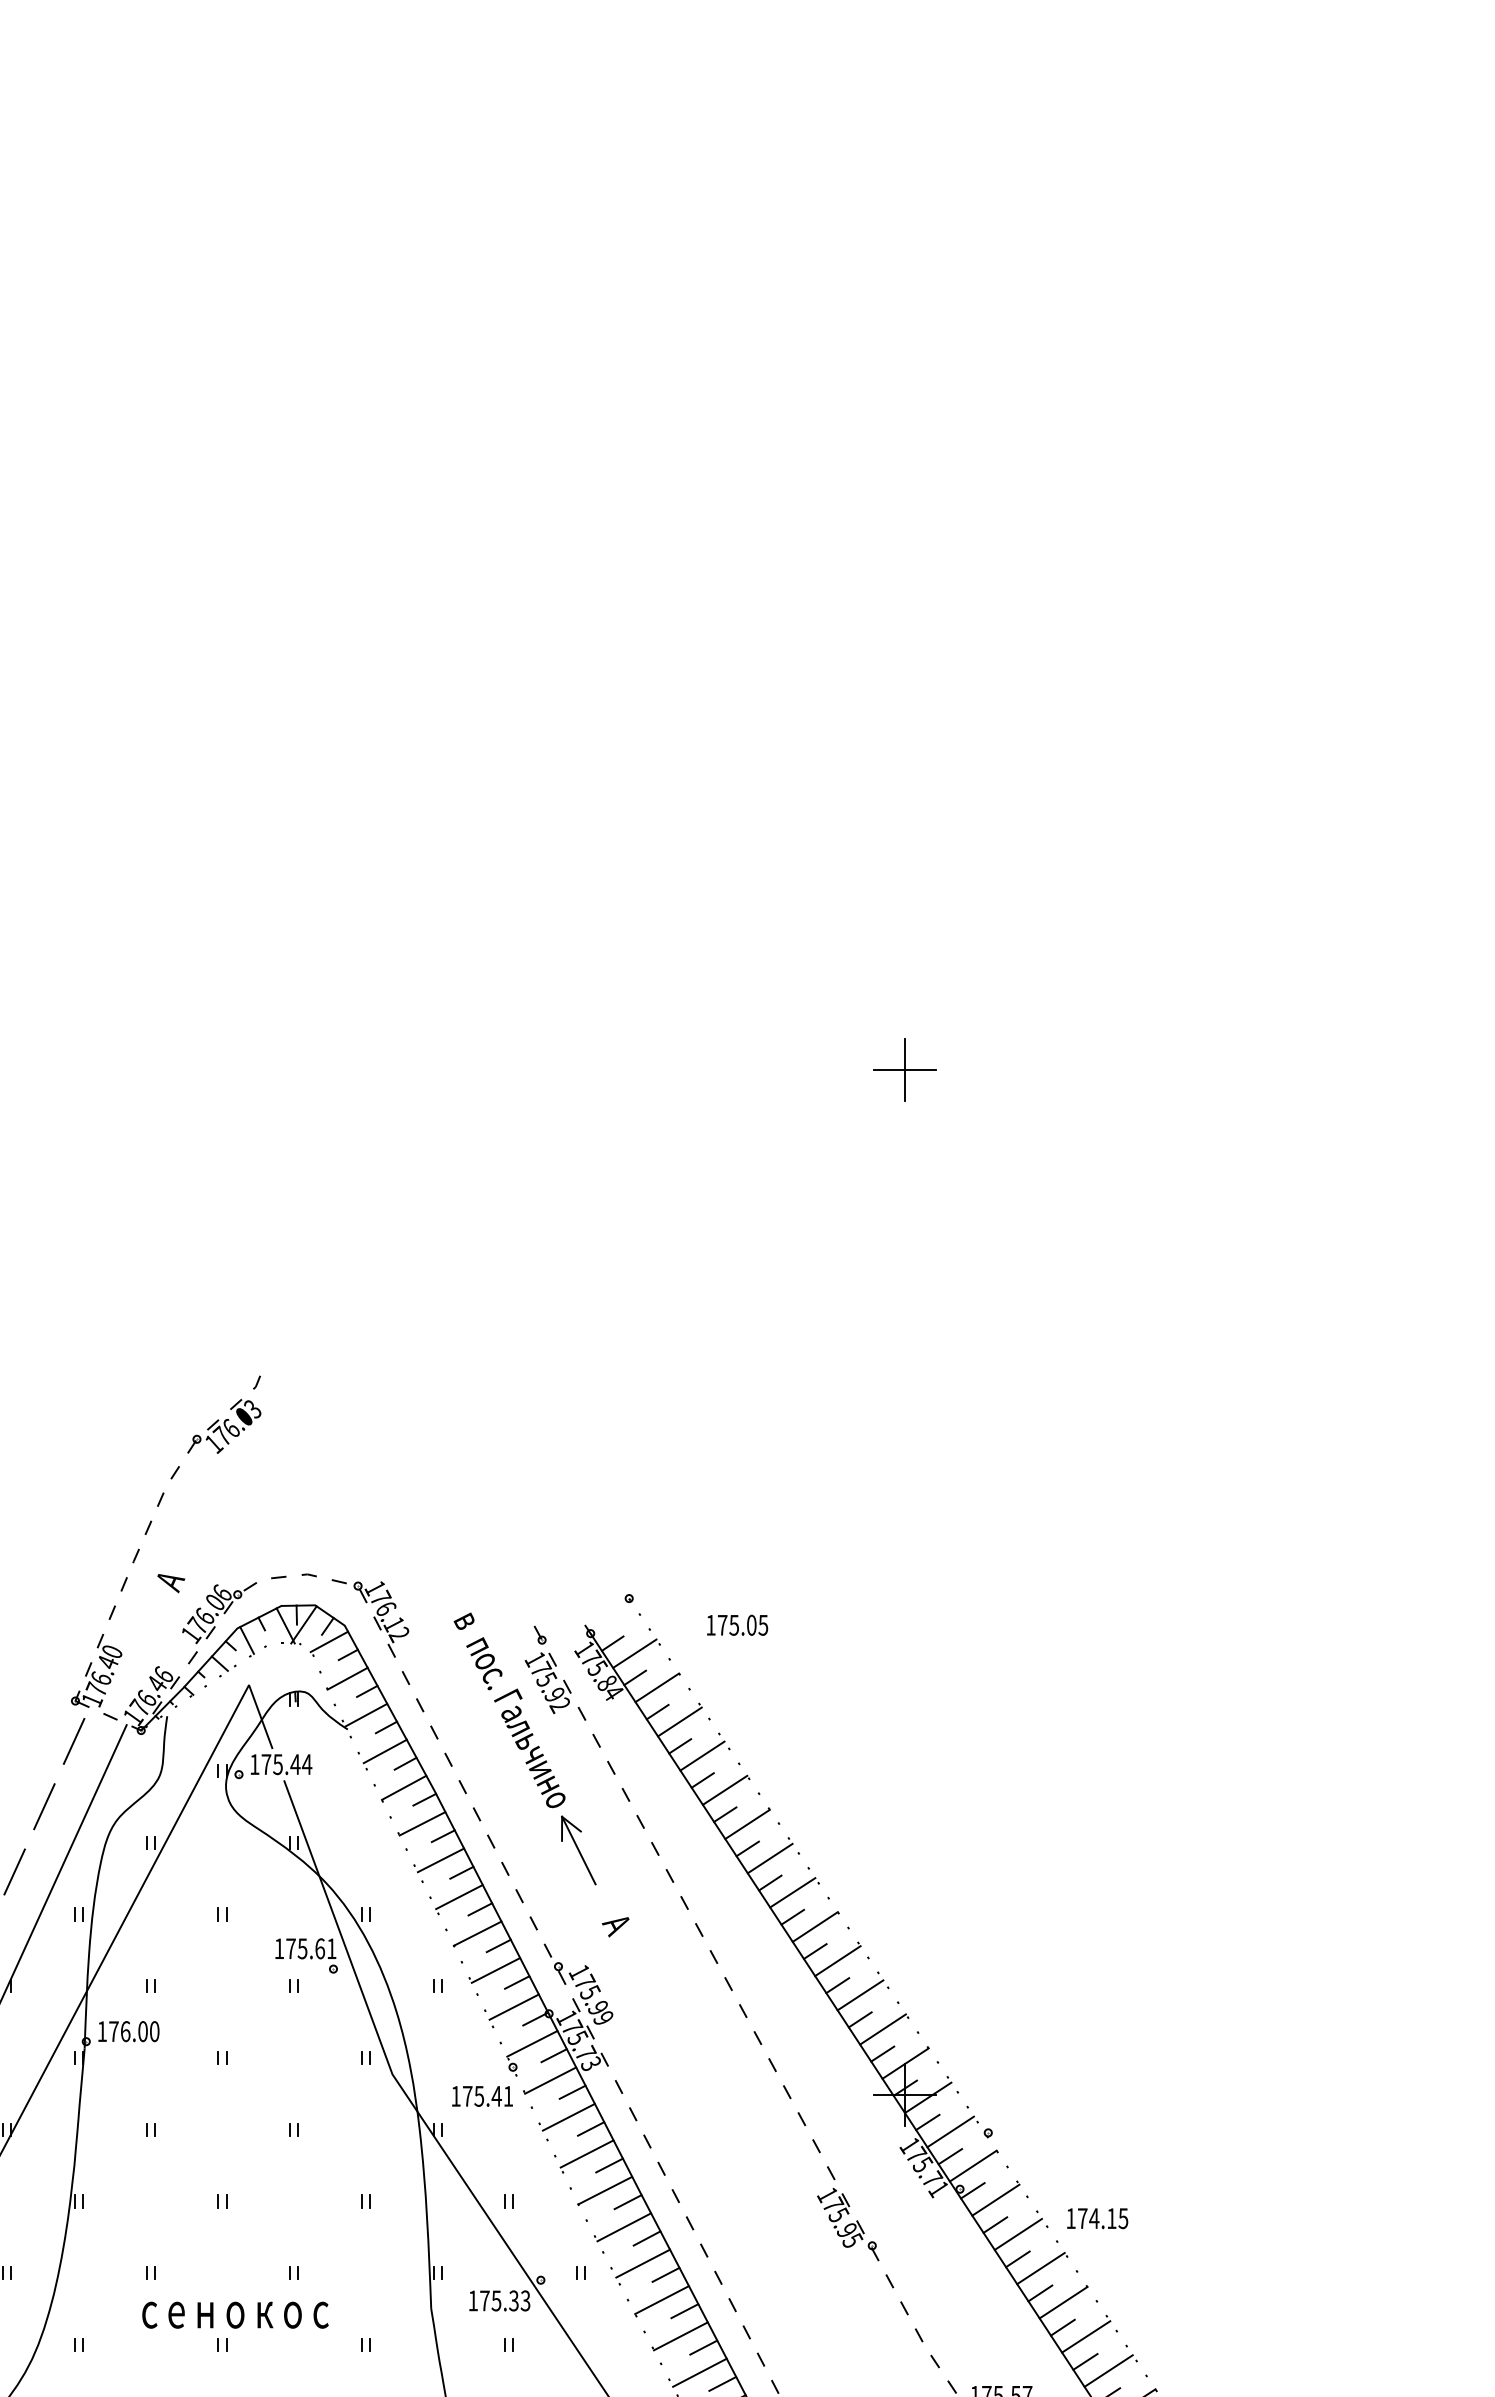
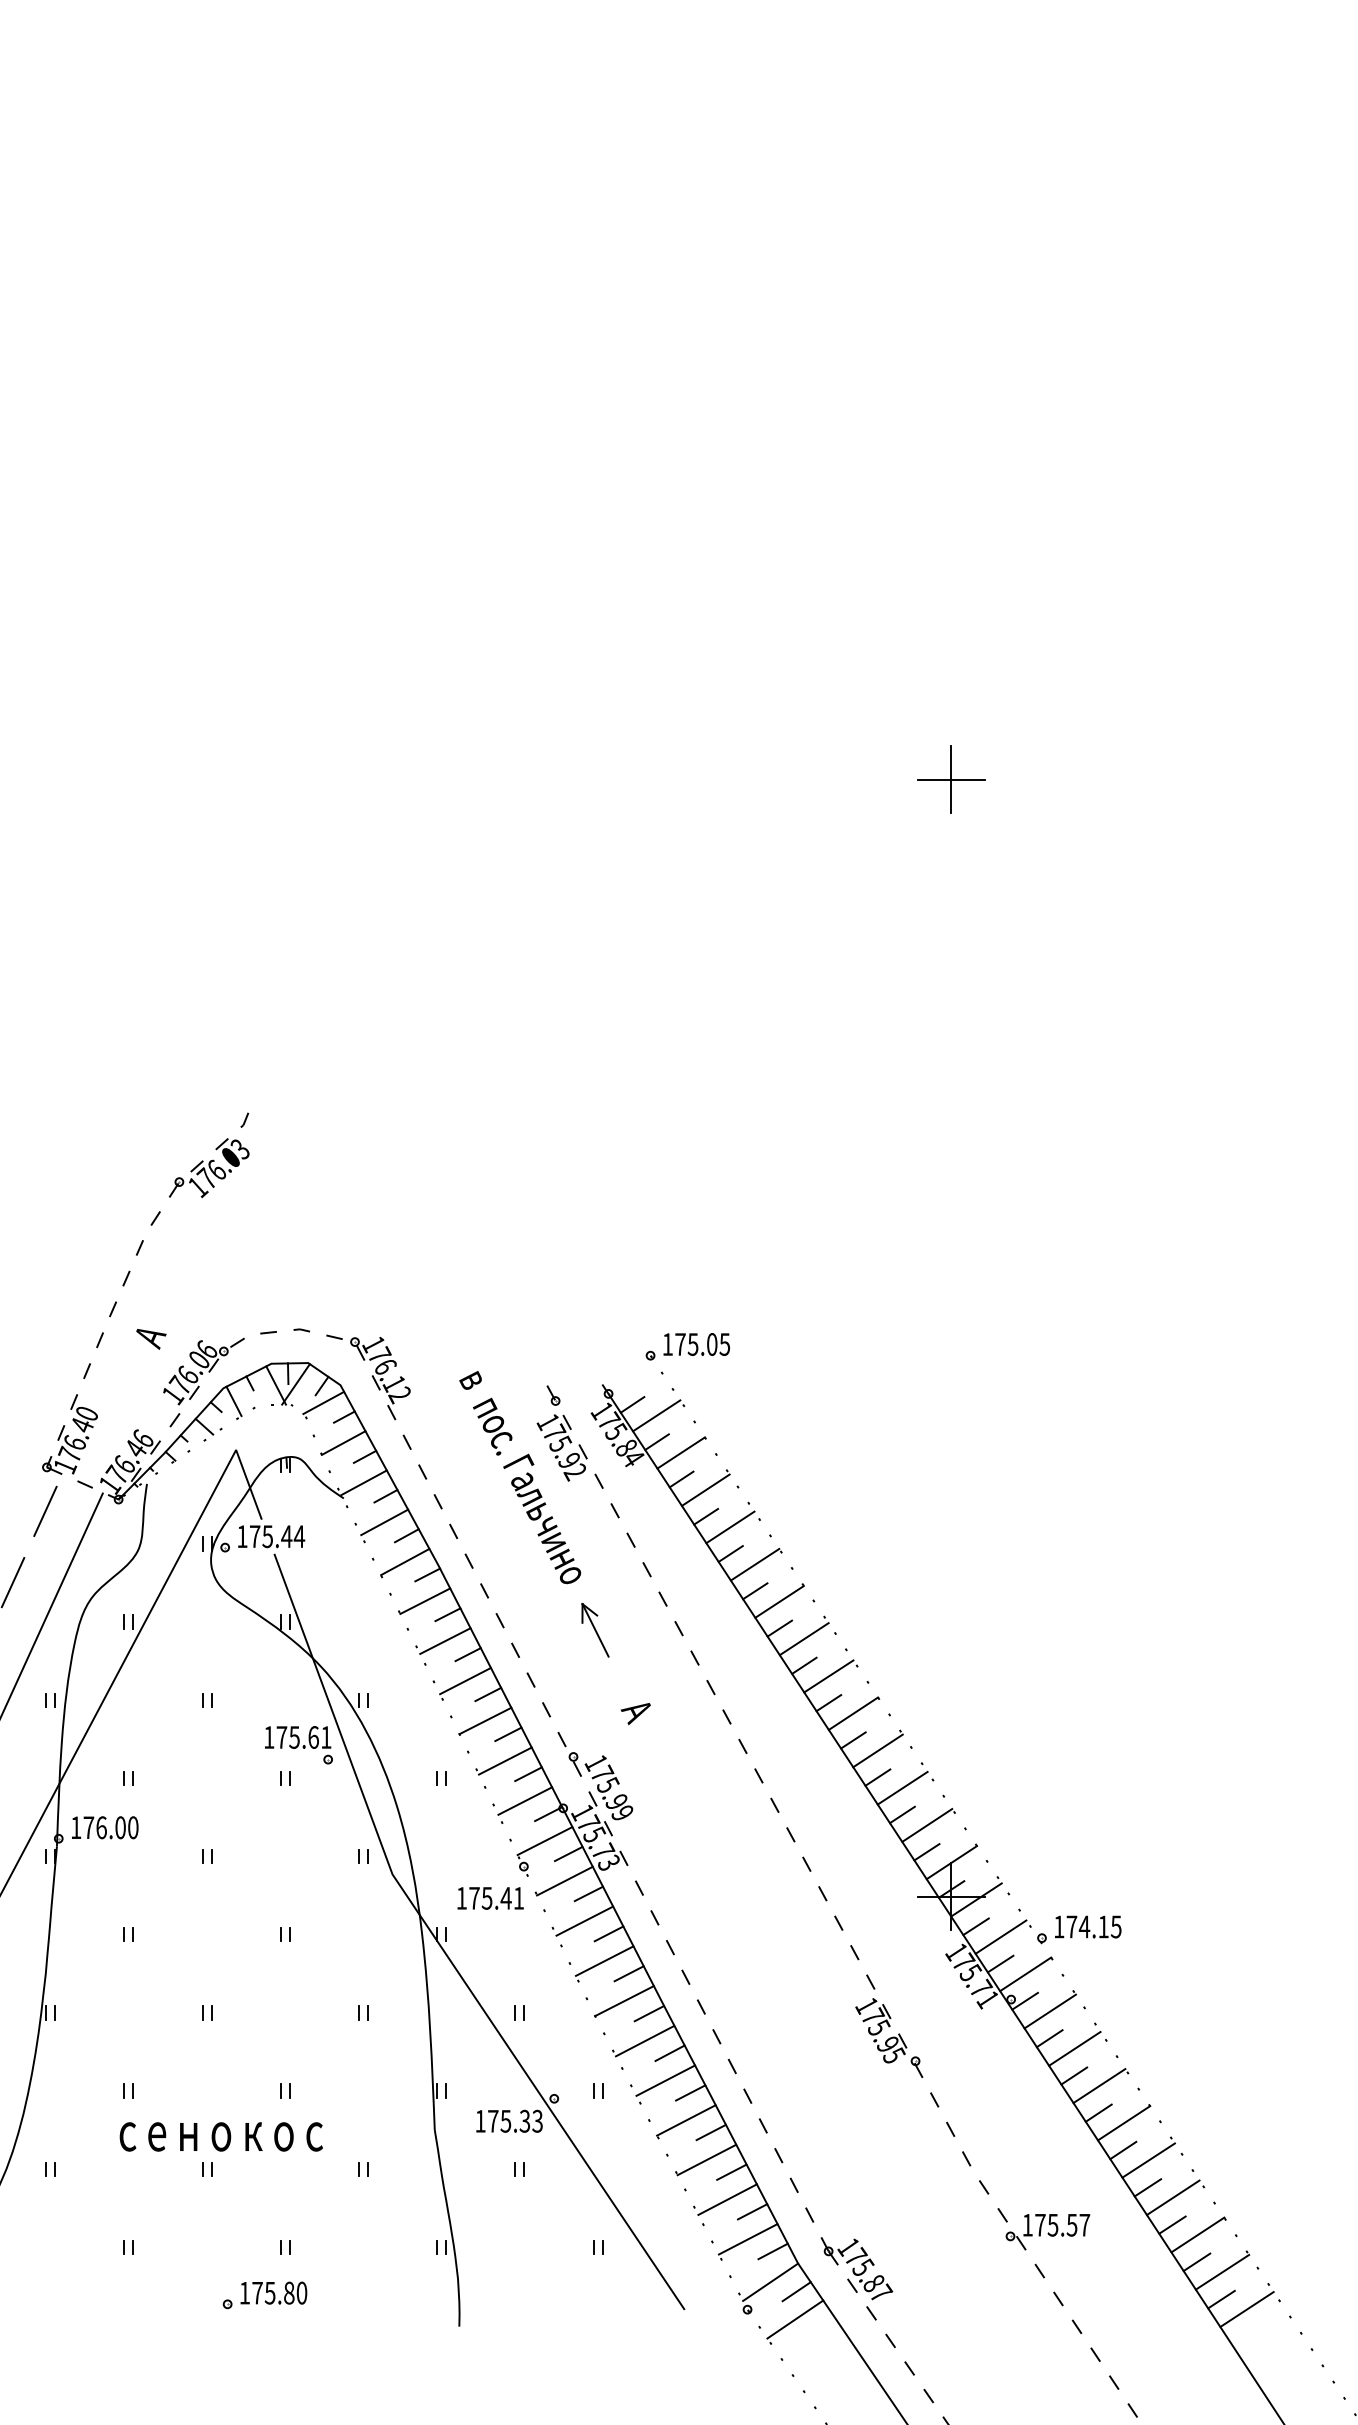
text: (737, 1624) -> (696, 1343), moved
part: (578, 1850) -> (595, 1630), size x0.71
text: (1097, 2218) -> (1088, 1926), moved

